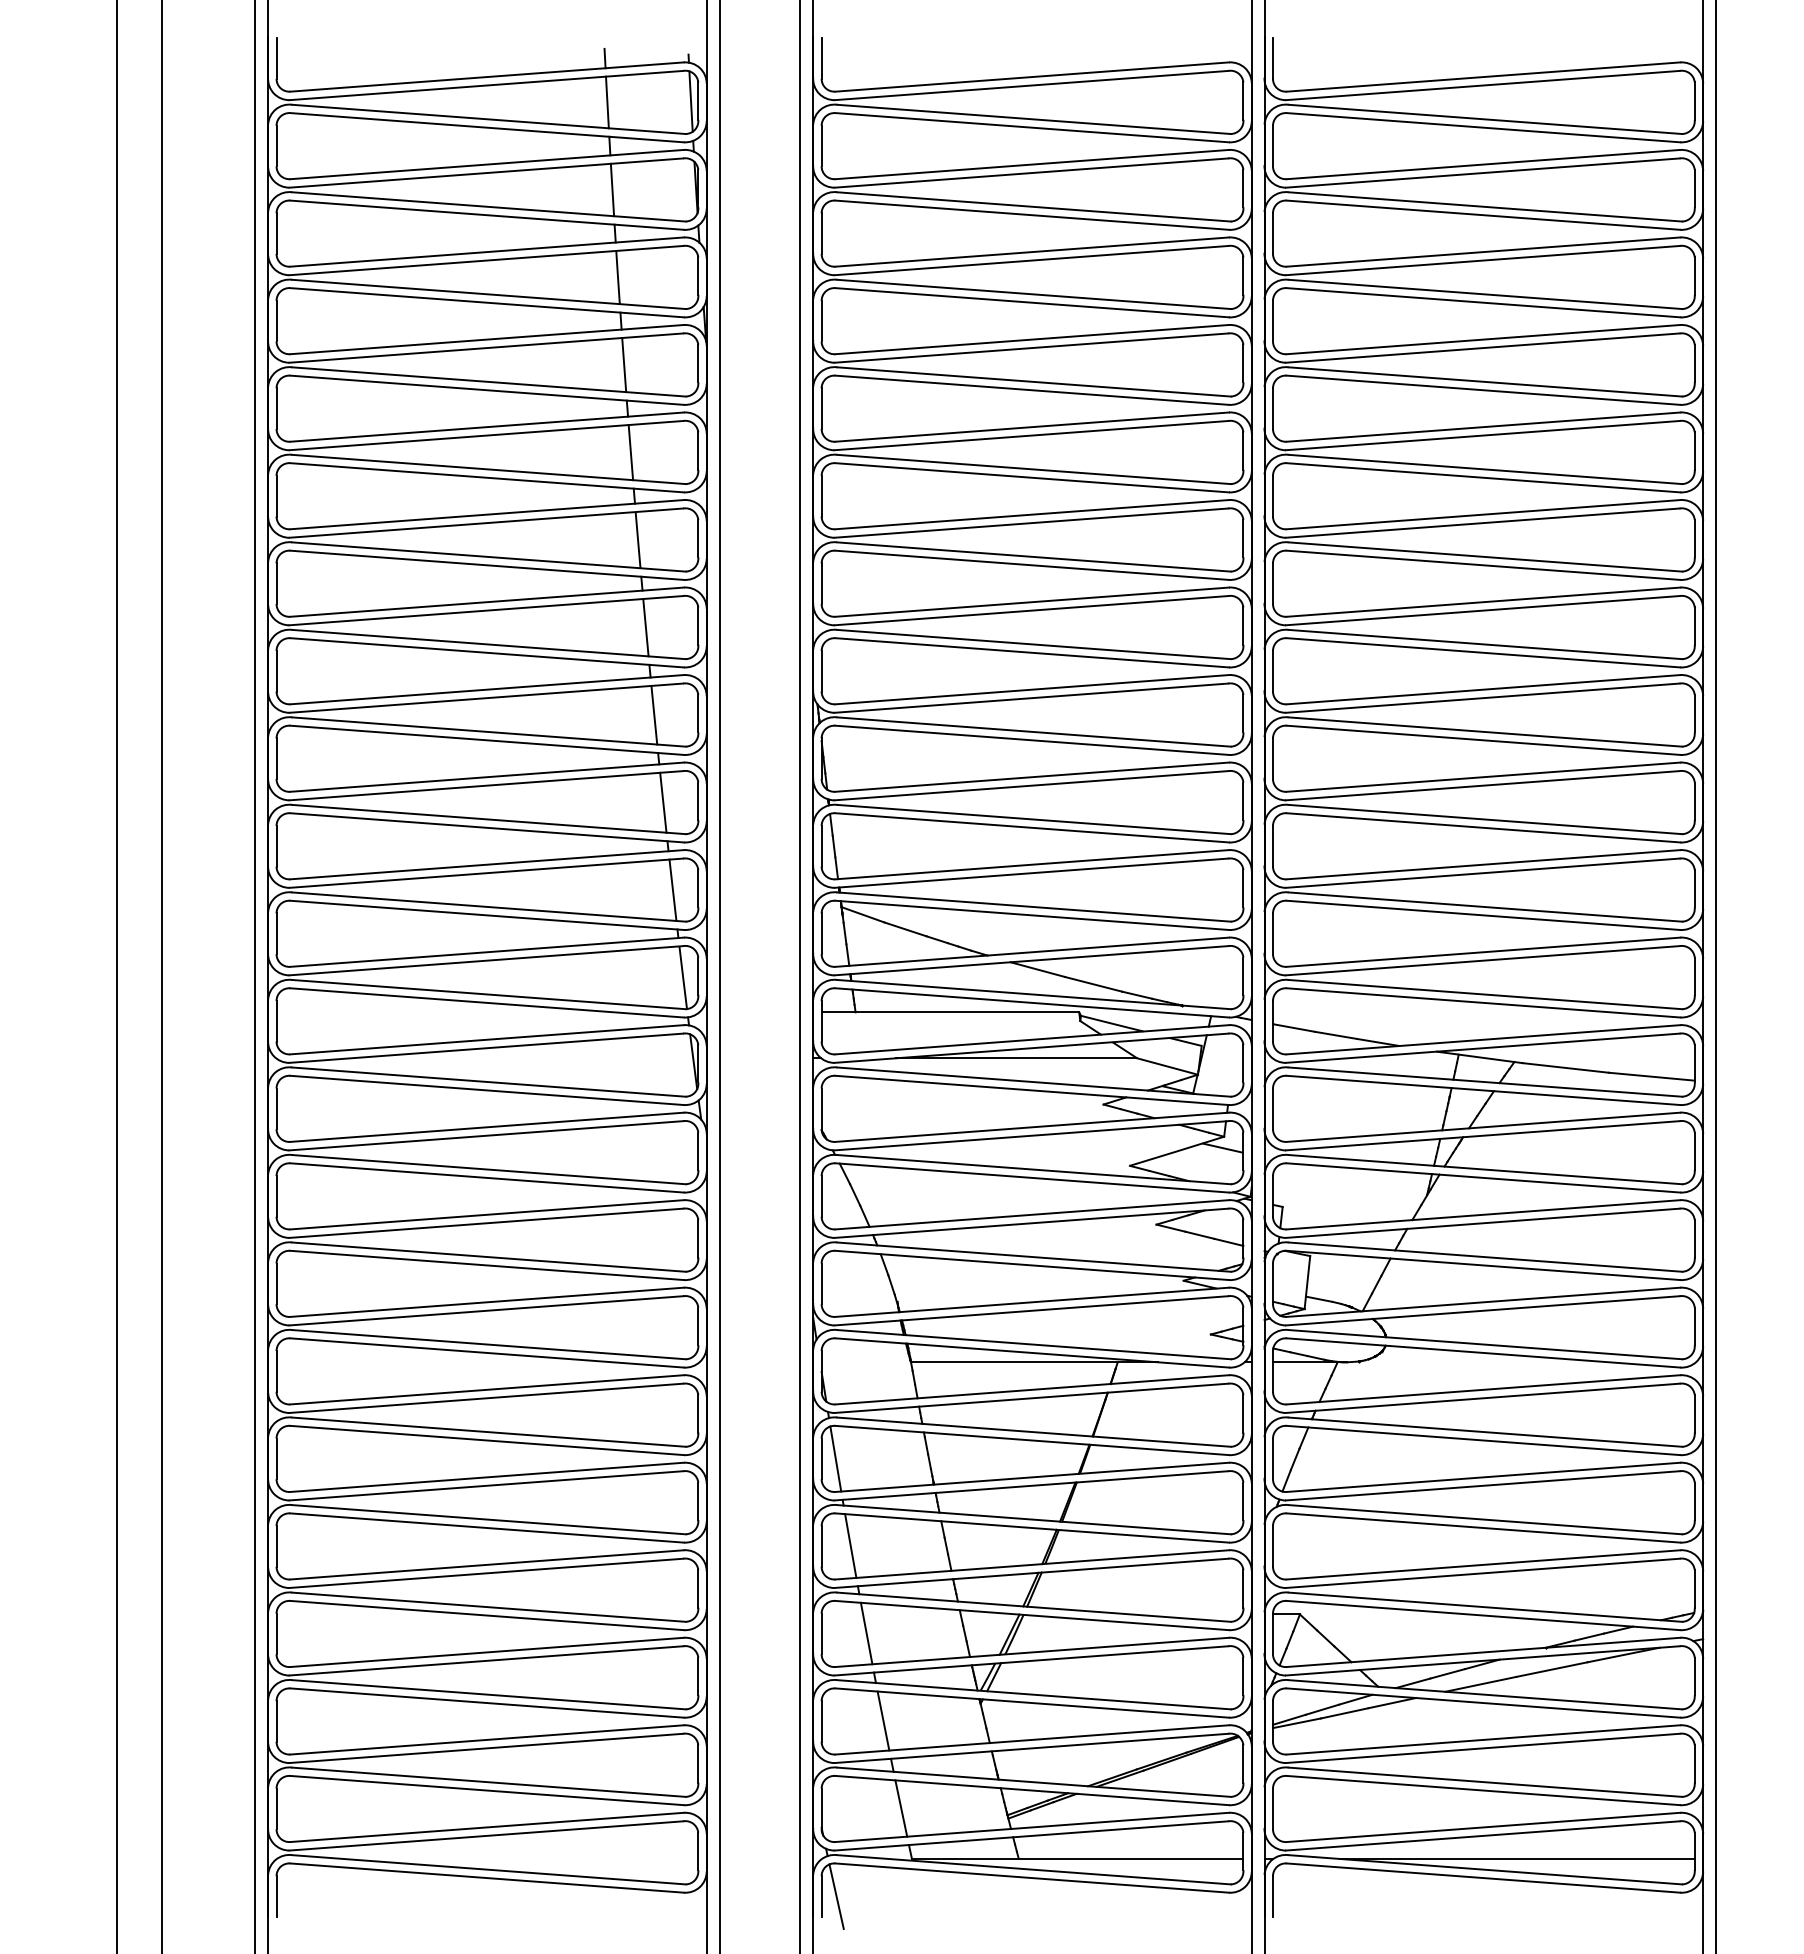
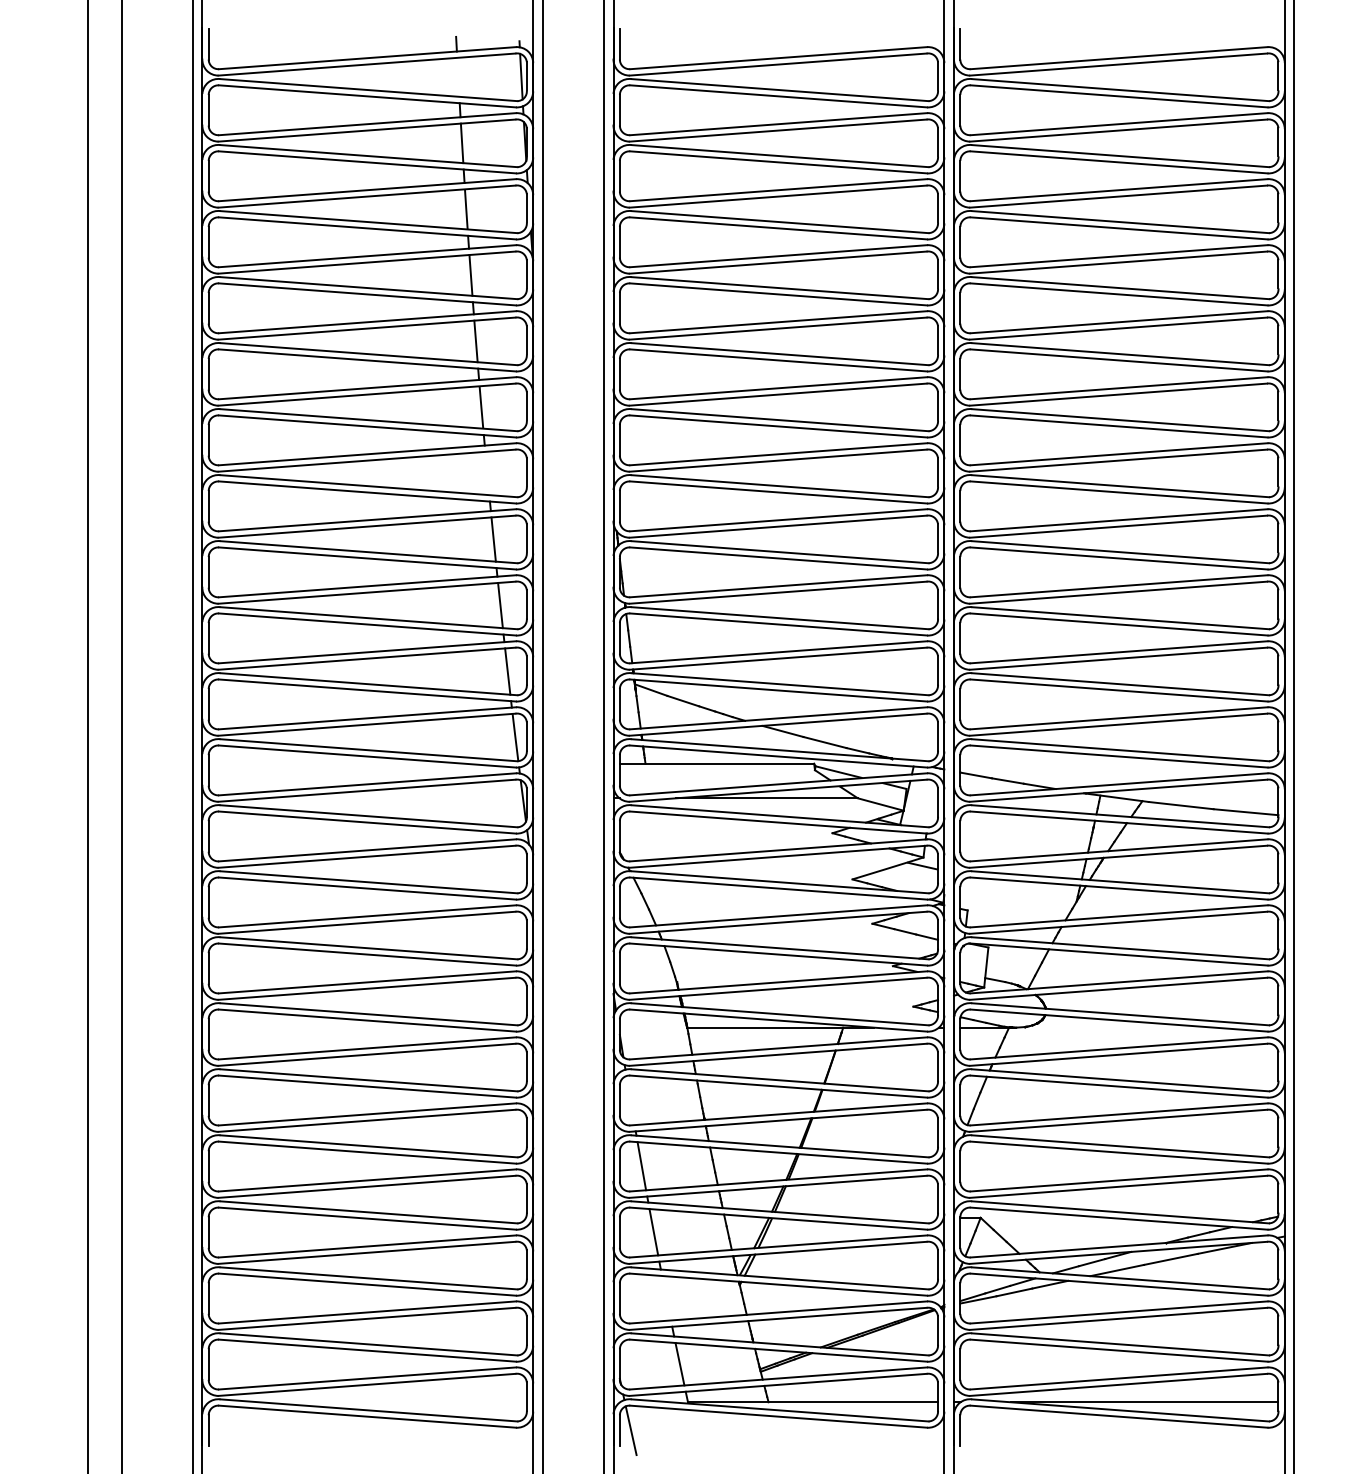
line: (607, 102) -> (458, 77), removed
line: (645, 627) -> (487, 473), removed
line: (835, 1458) -> (630, 1100), removed
line: (883, 1720) -> (666, 1297), removed

